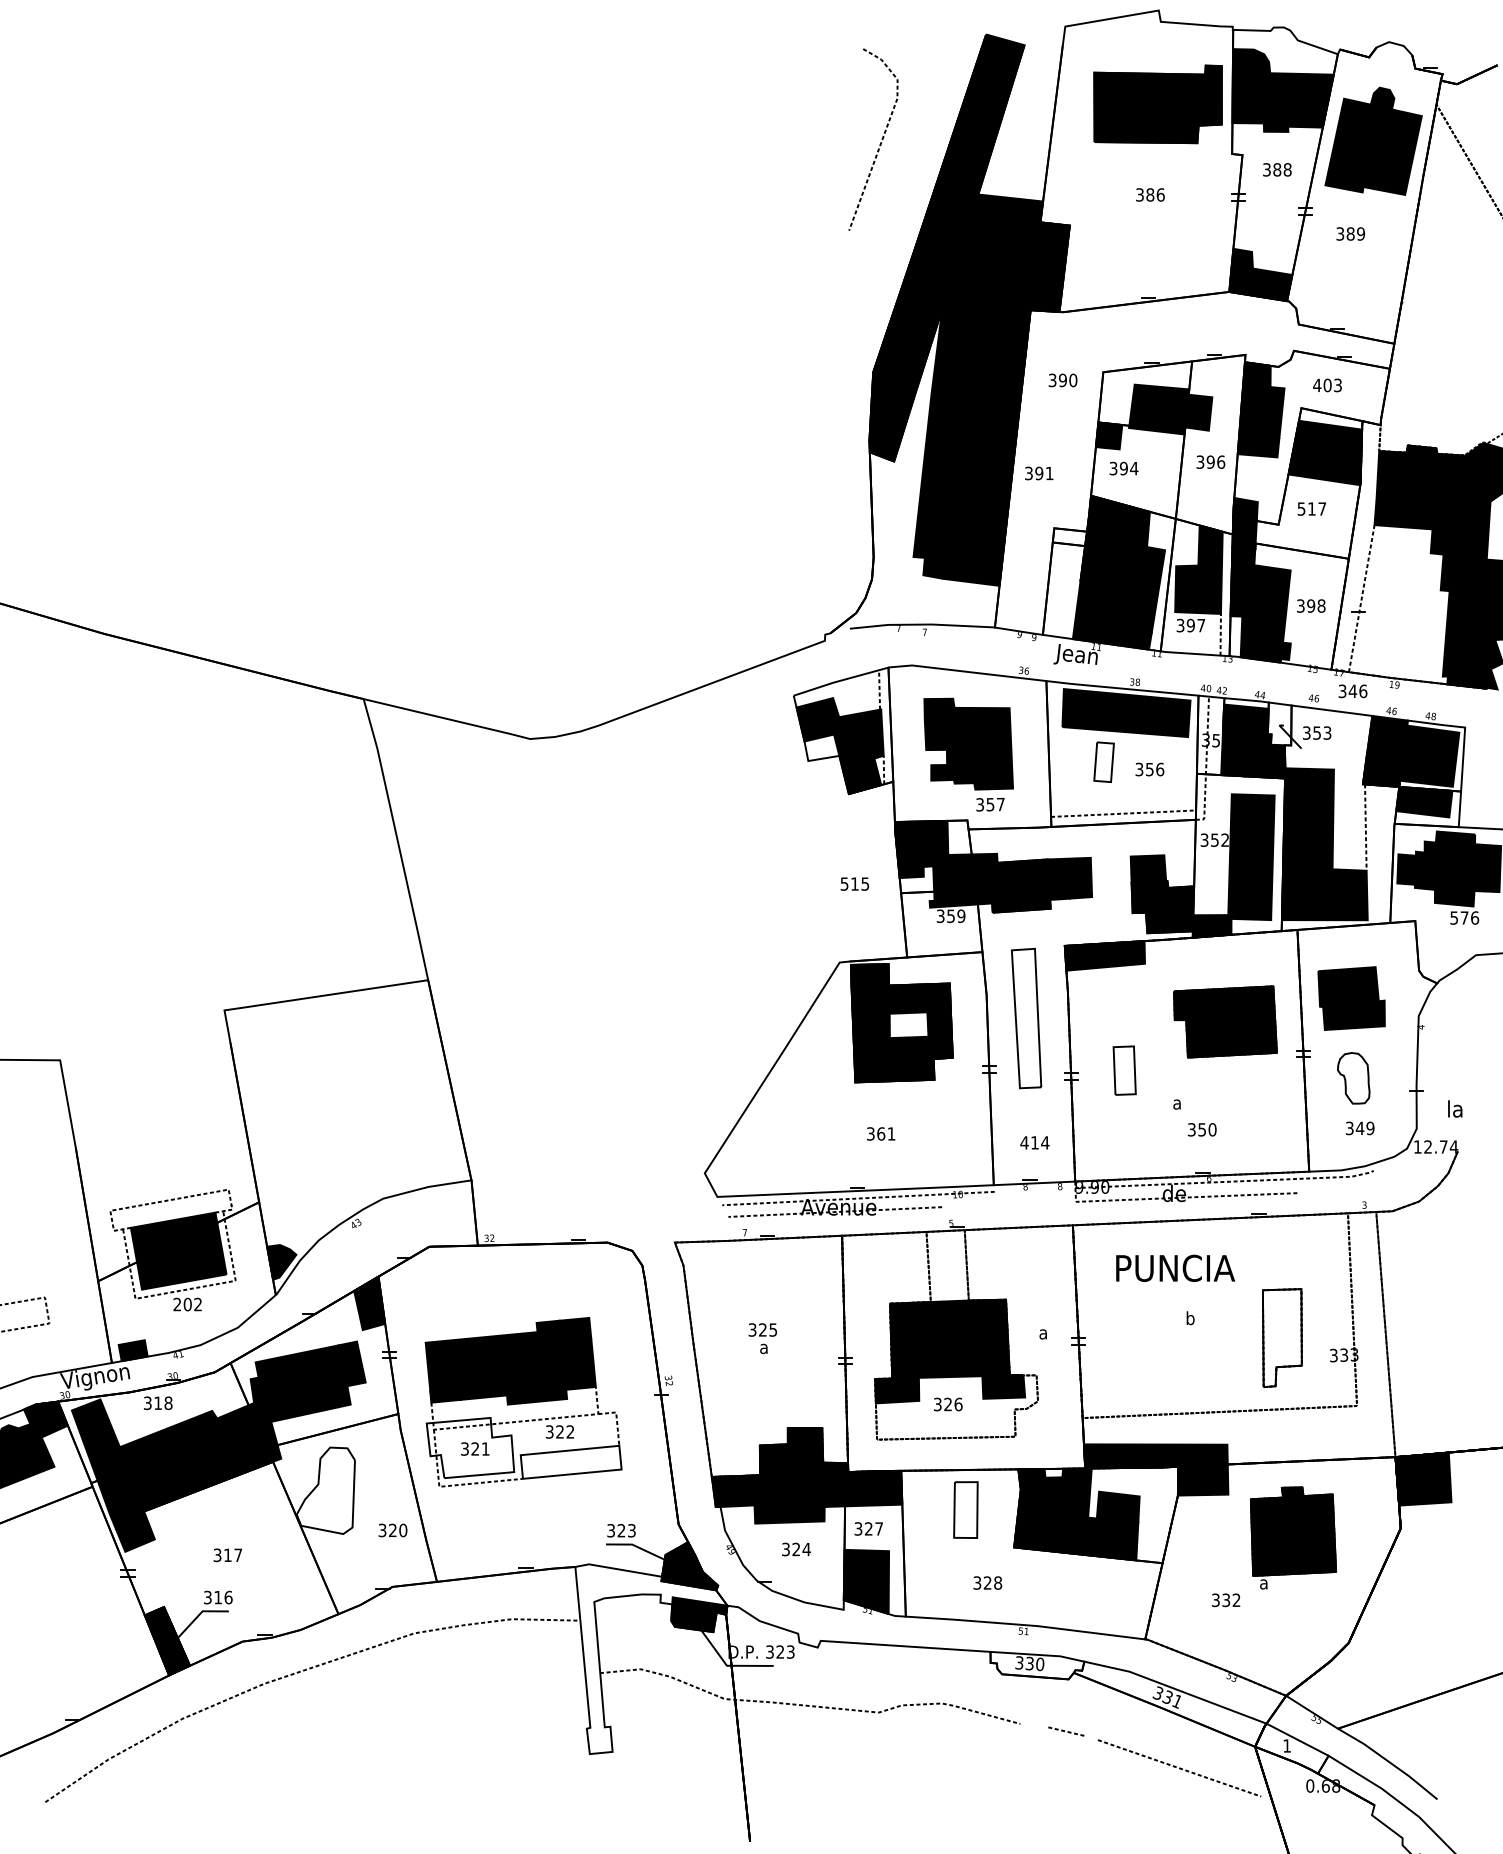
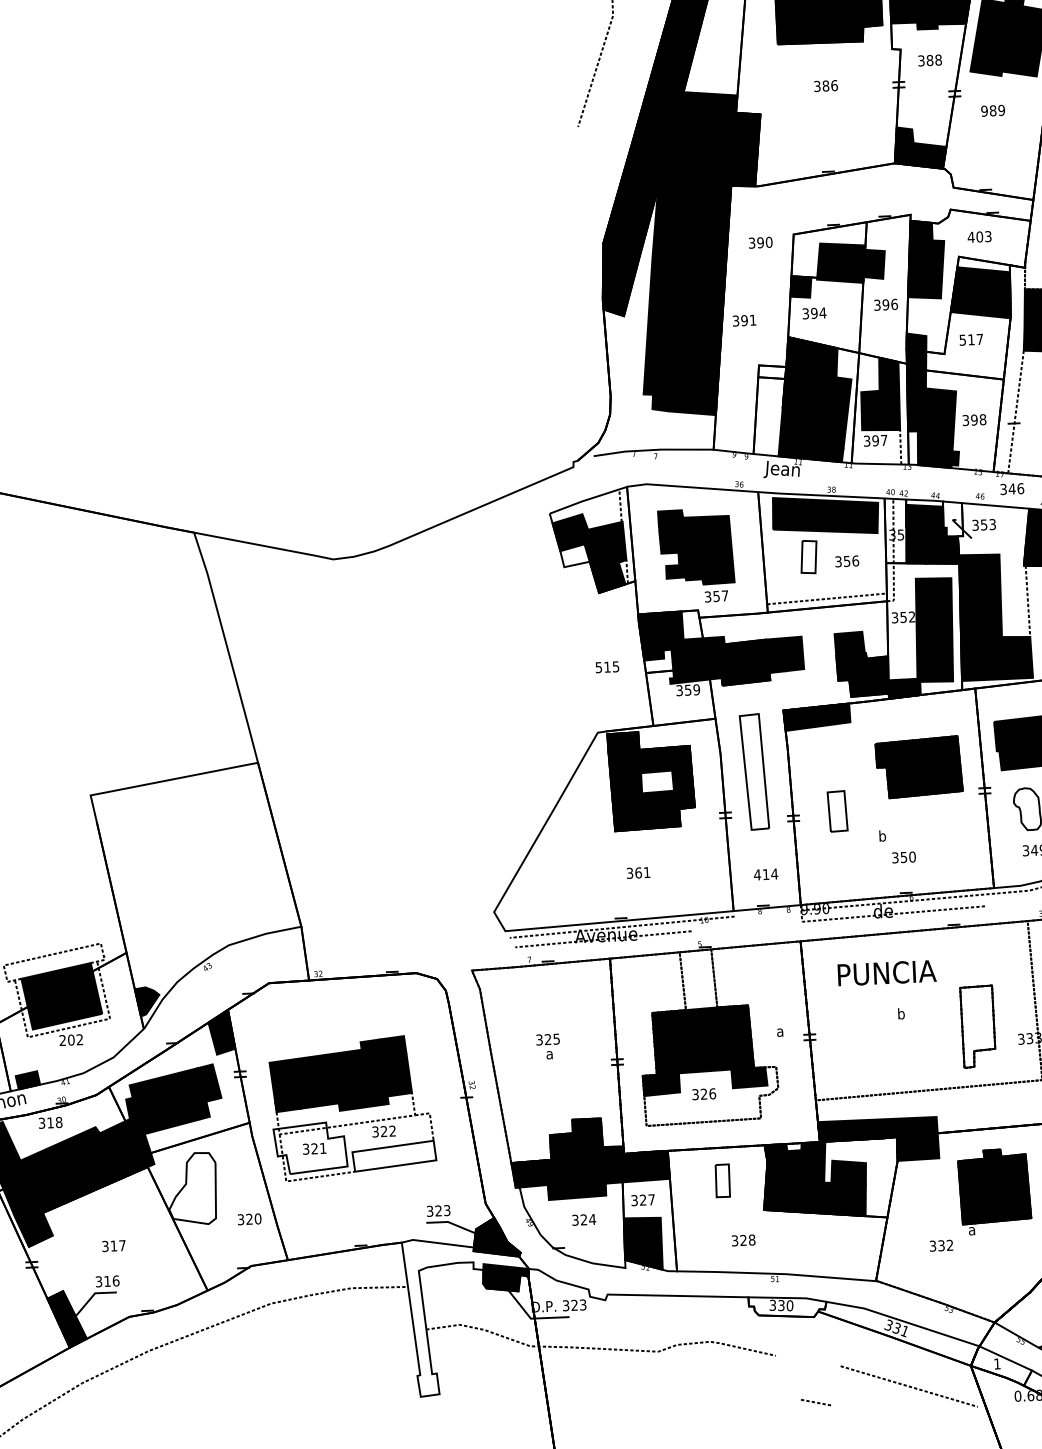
text: (1340, 233) -> (984, 110), 389 -> 989
text: (1177, 1102) -> (882, 835), a -> b
part: (965, 1509) -> (722, 1180), size x0.7
line: (1067, 1731) -> (817, 1402), moved

